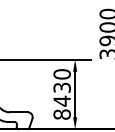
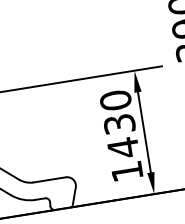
text: (61, 114) -> (125, 171), 8430 -> 1430

